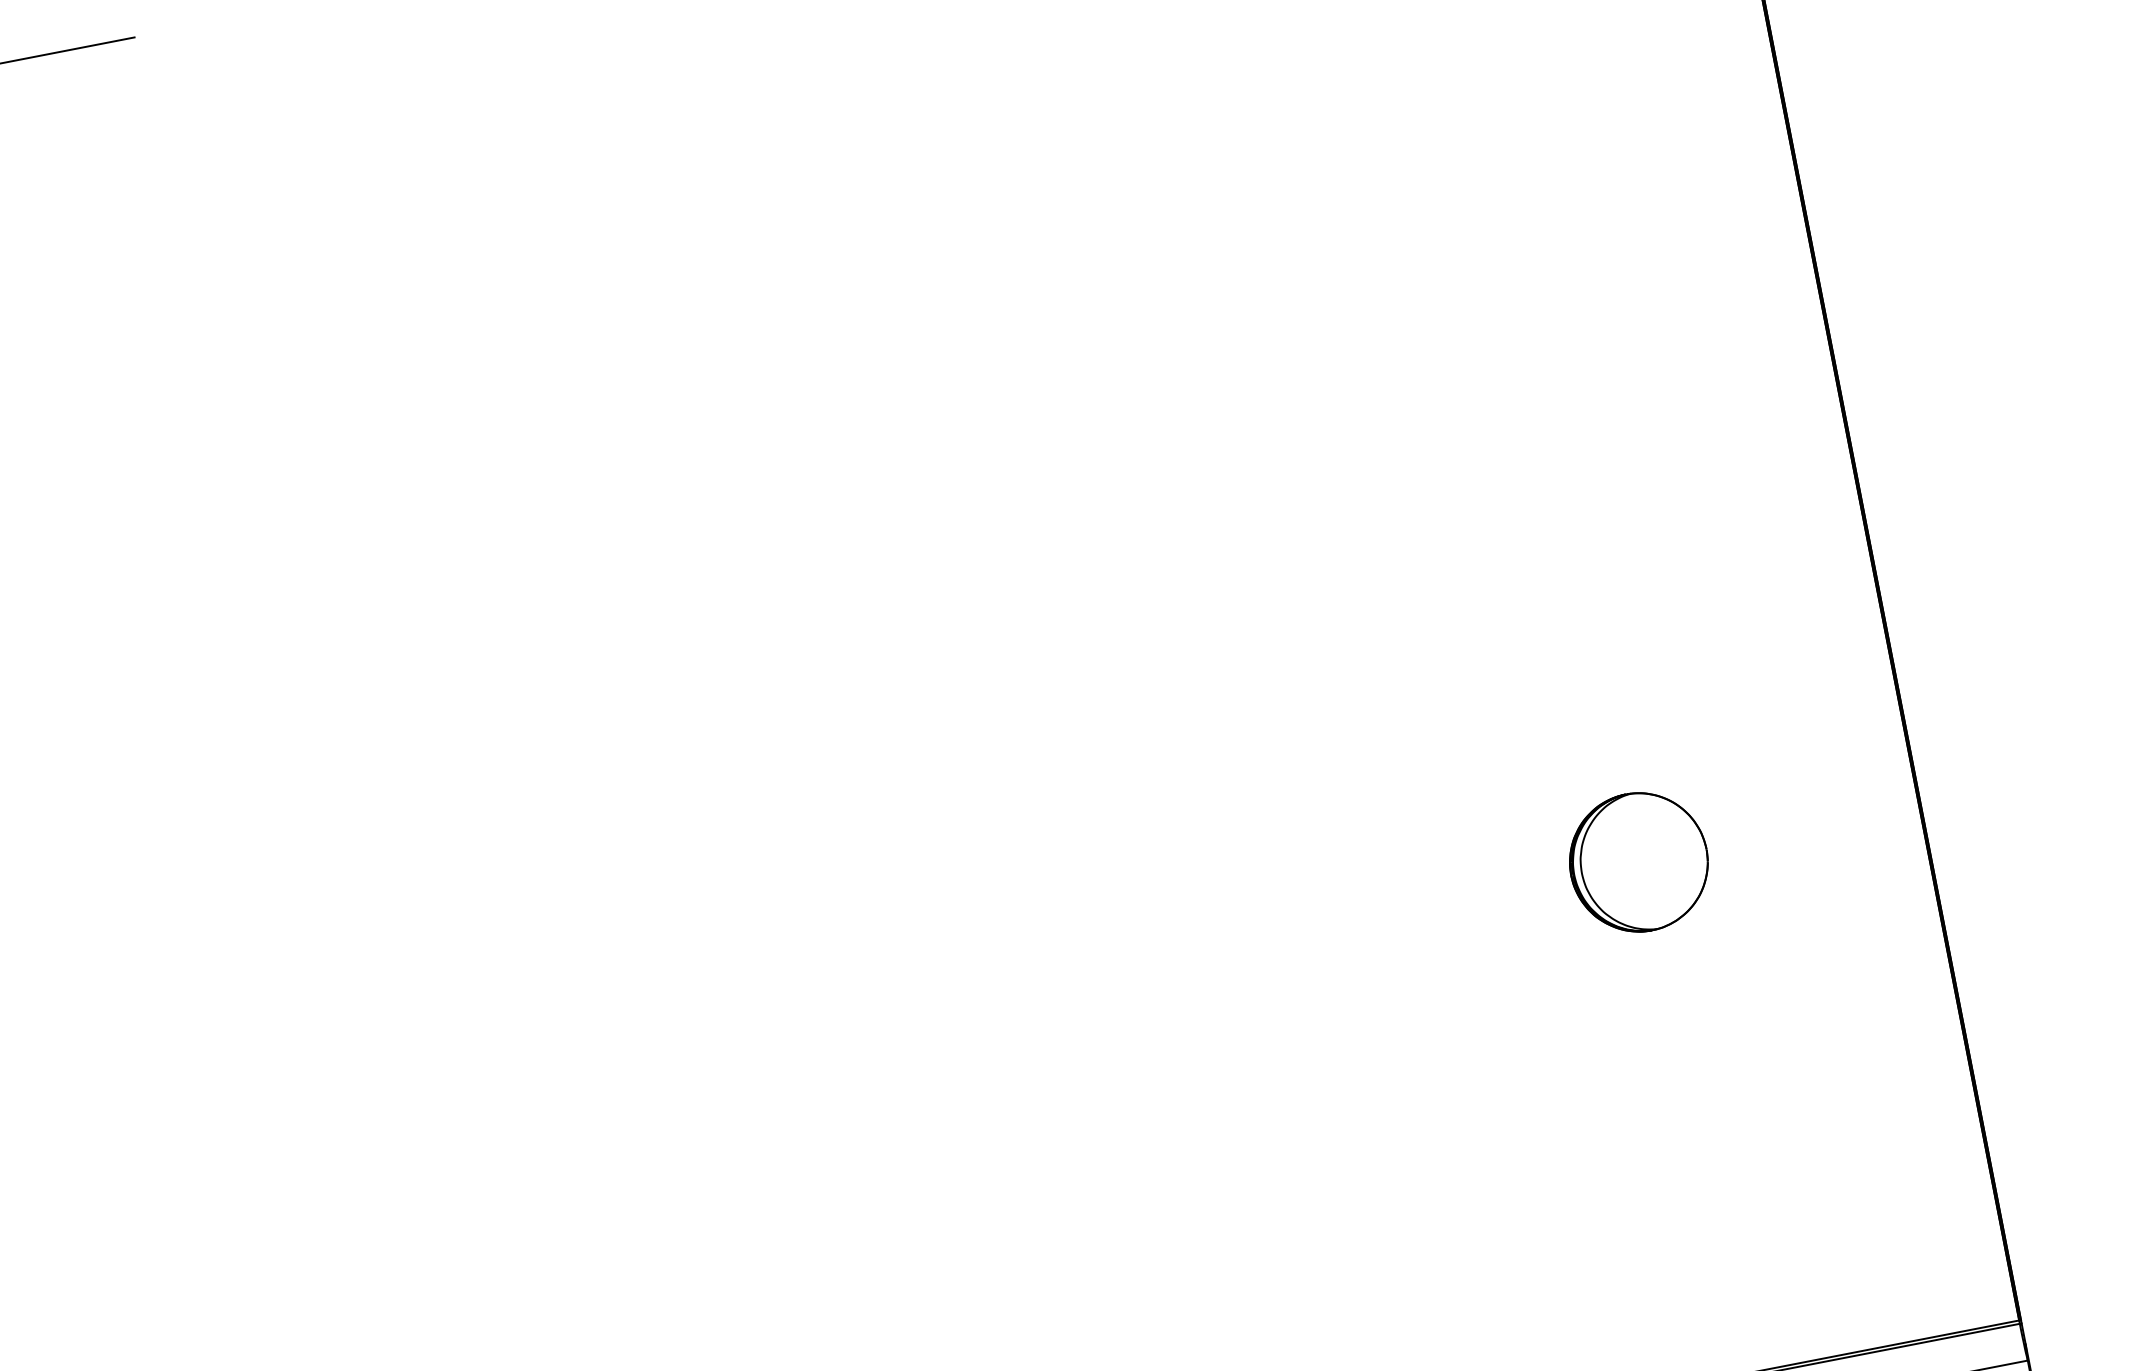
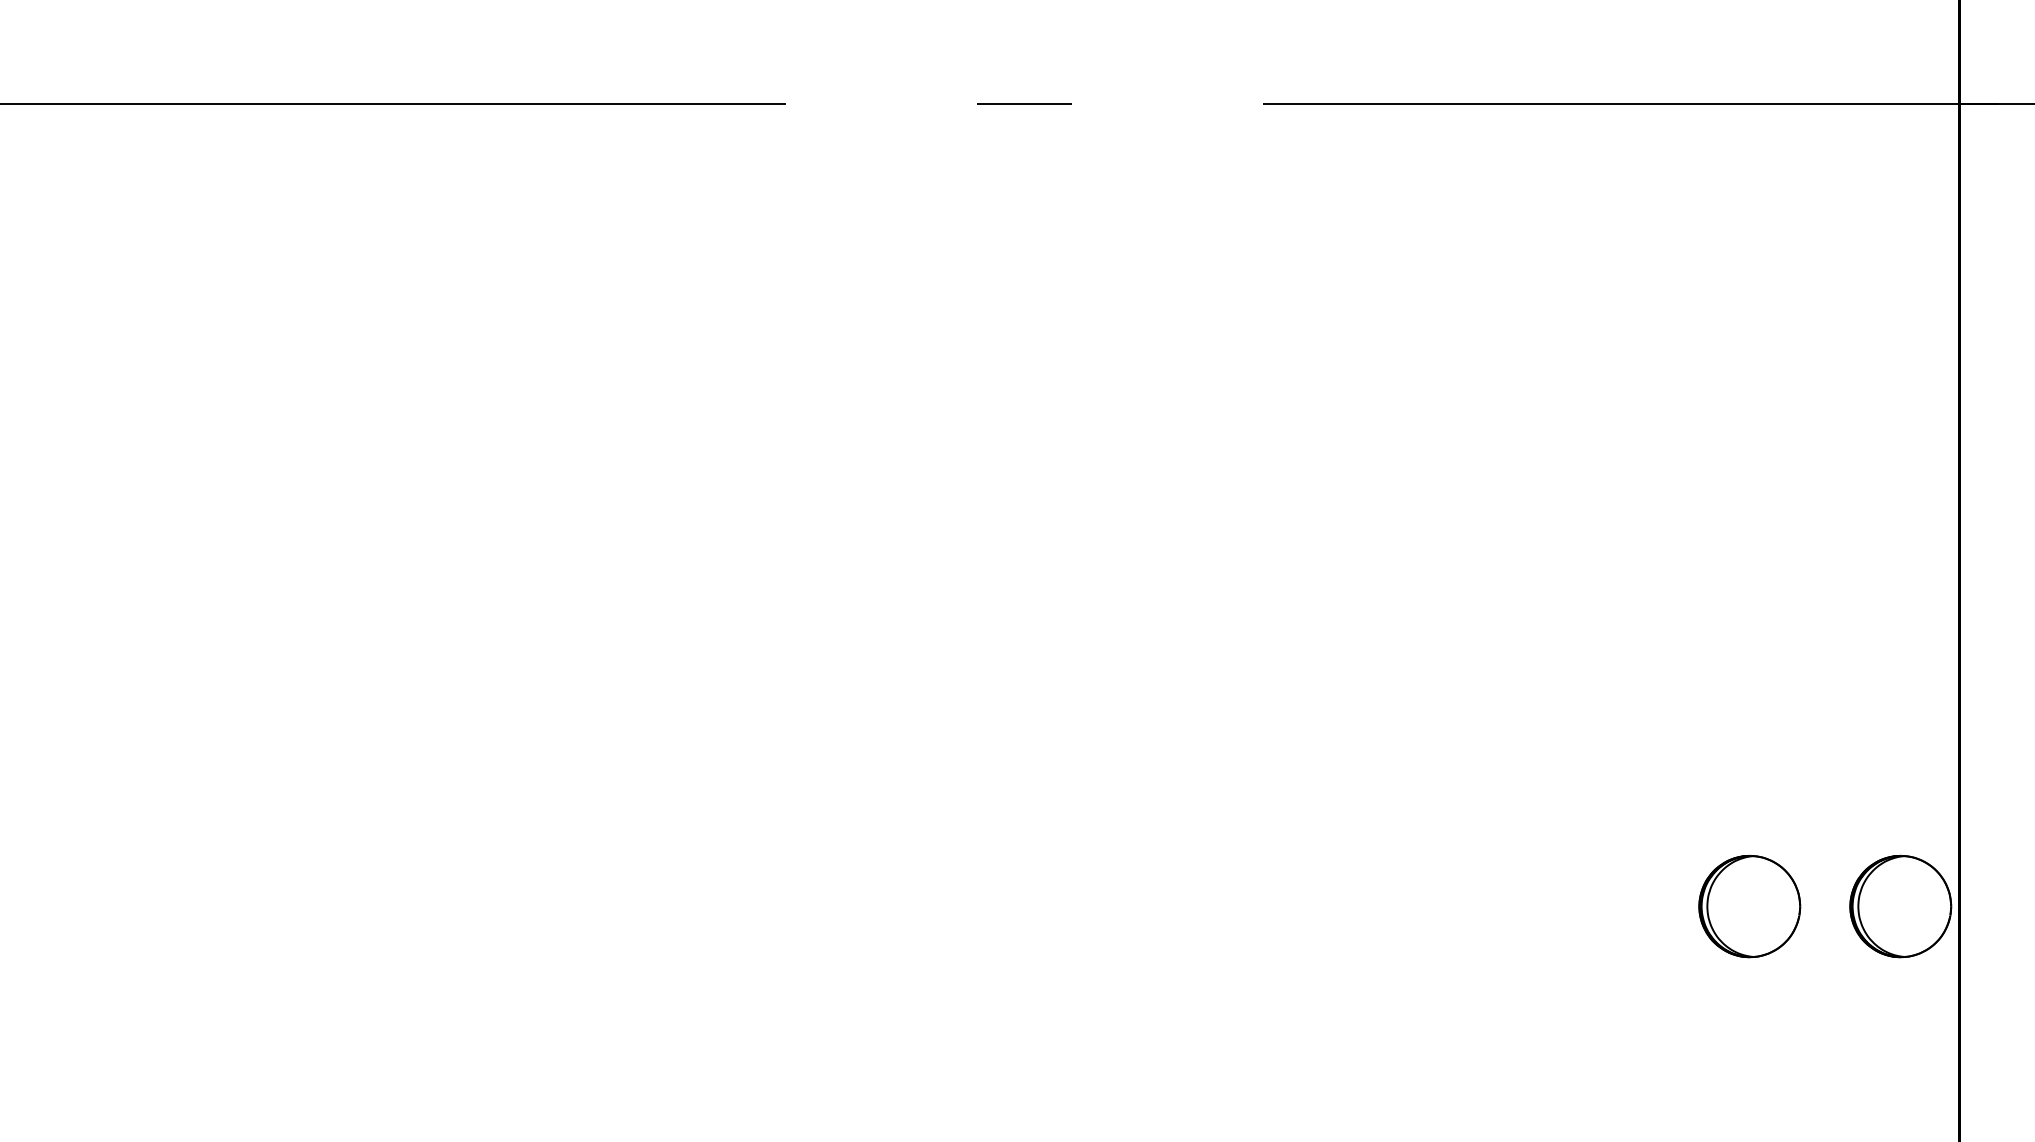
part: (1841, 823) -> (1900, 906), added

